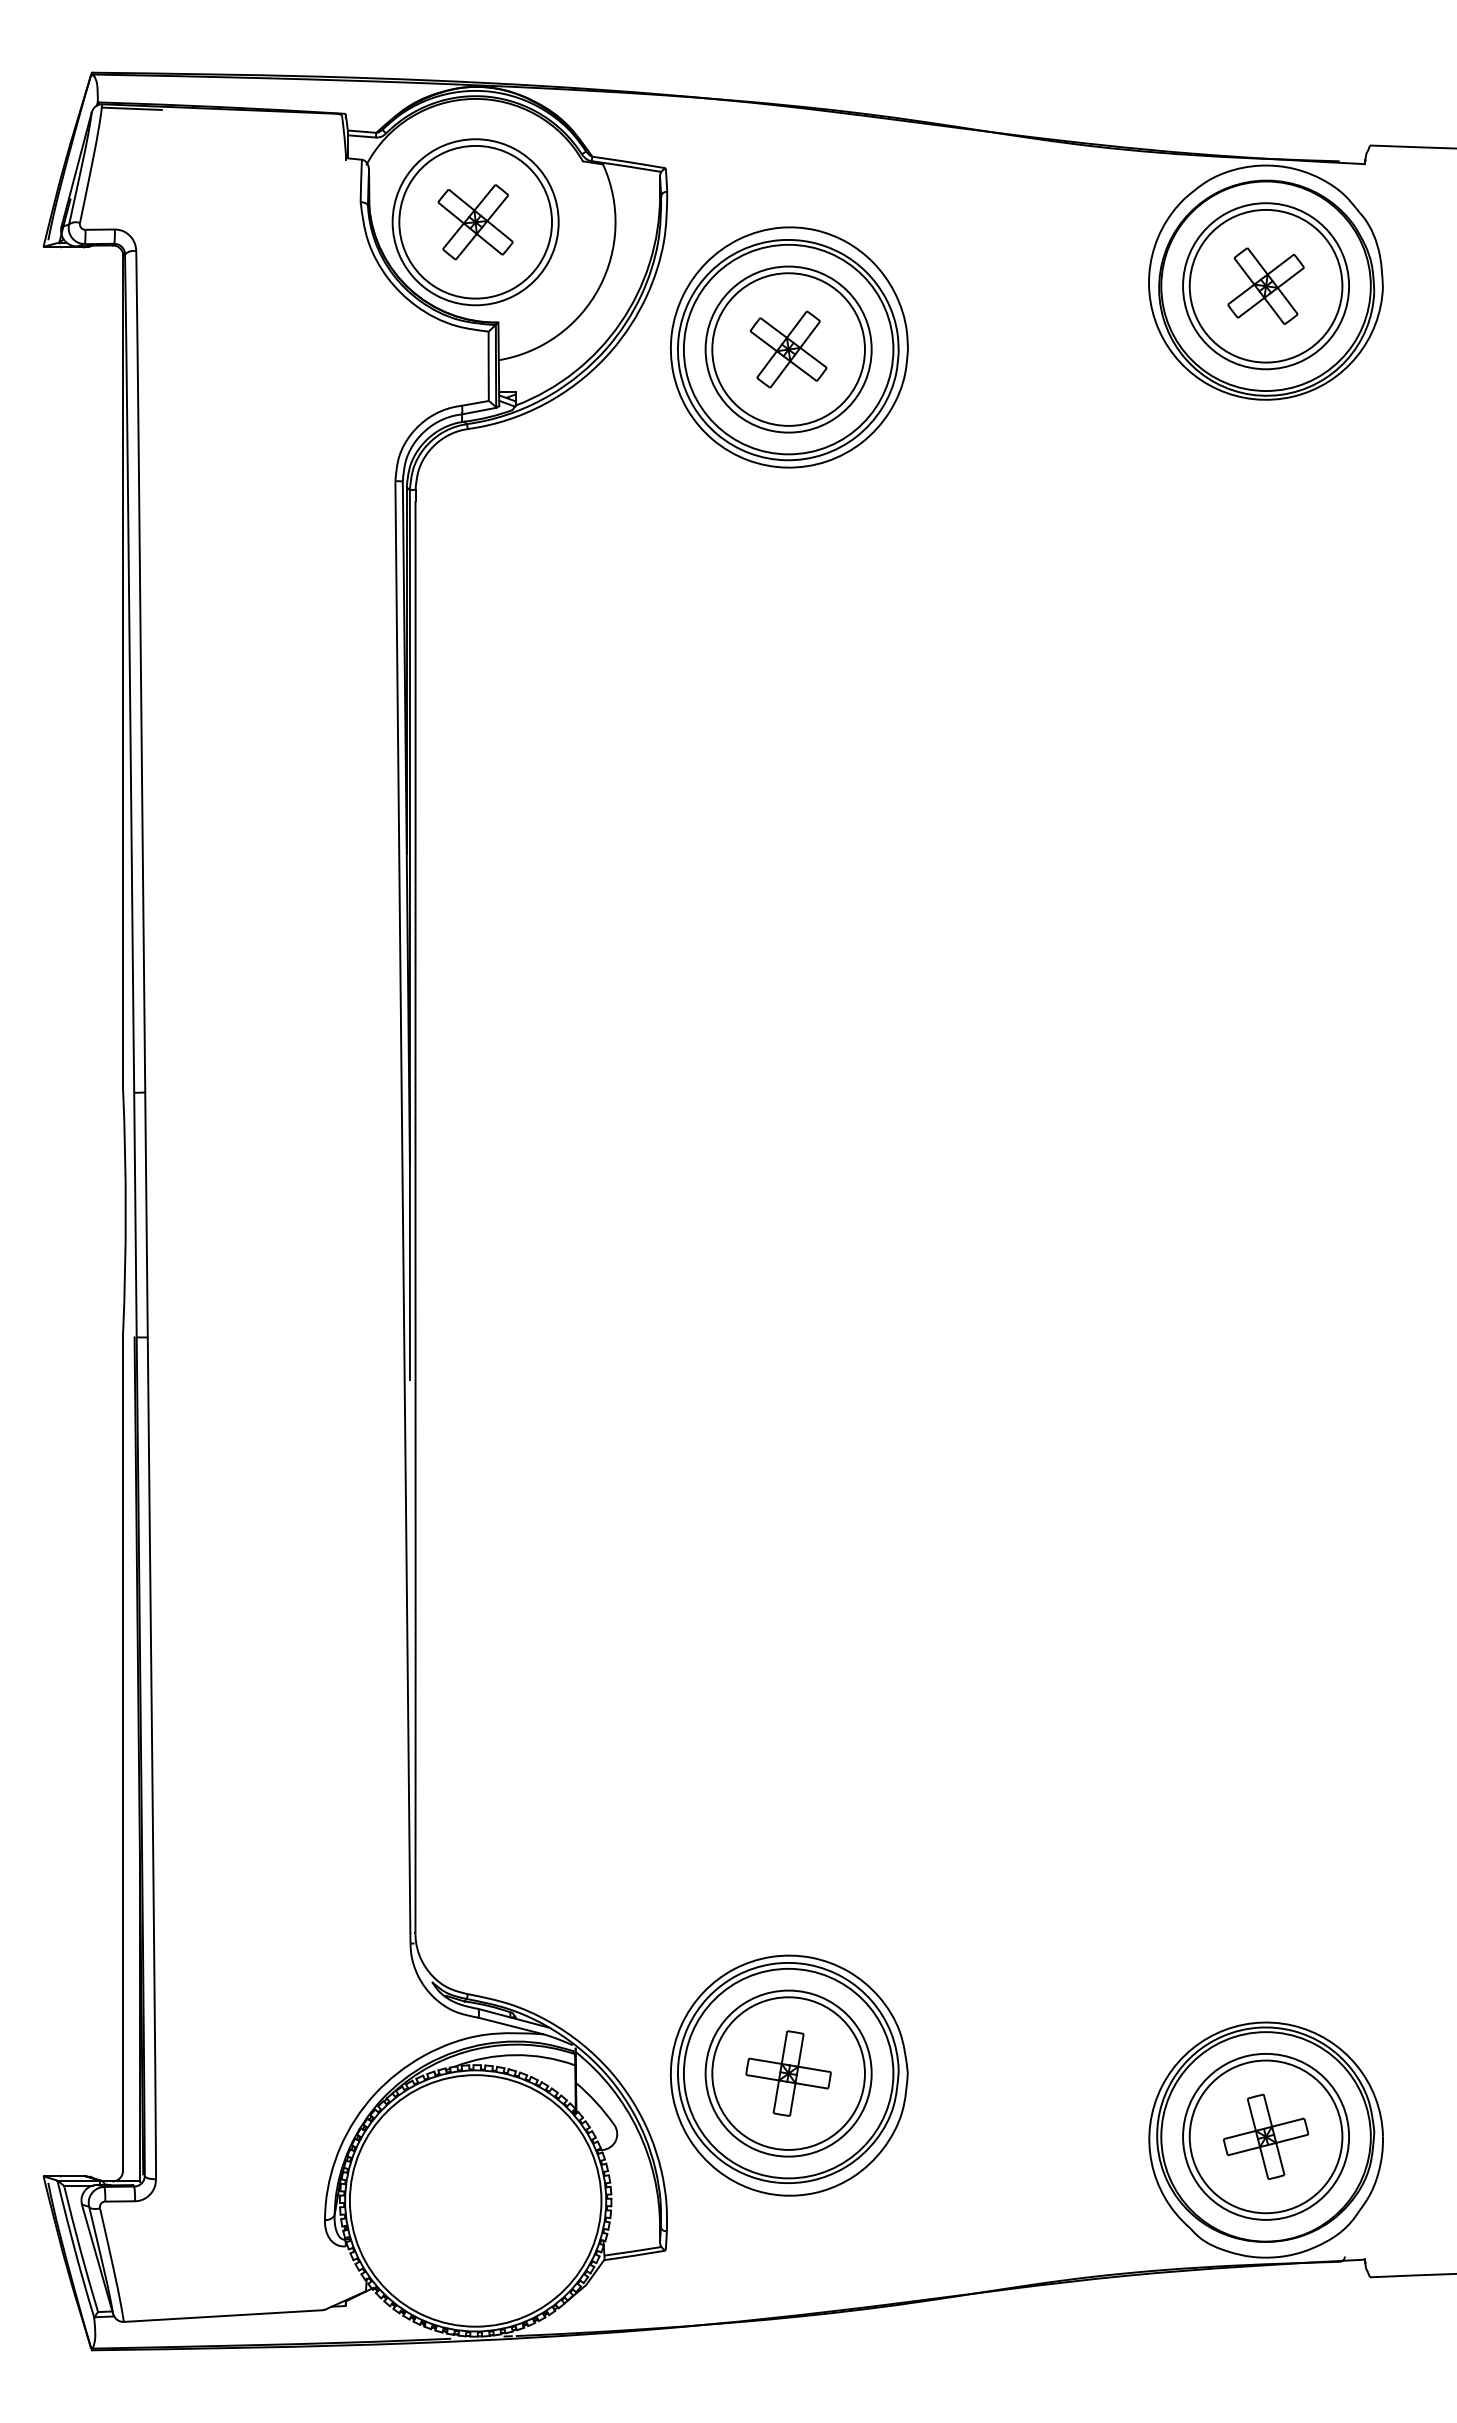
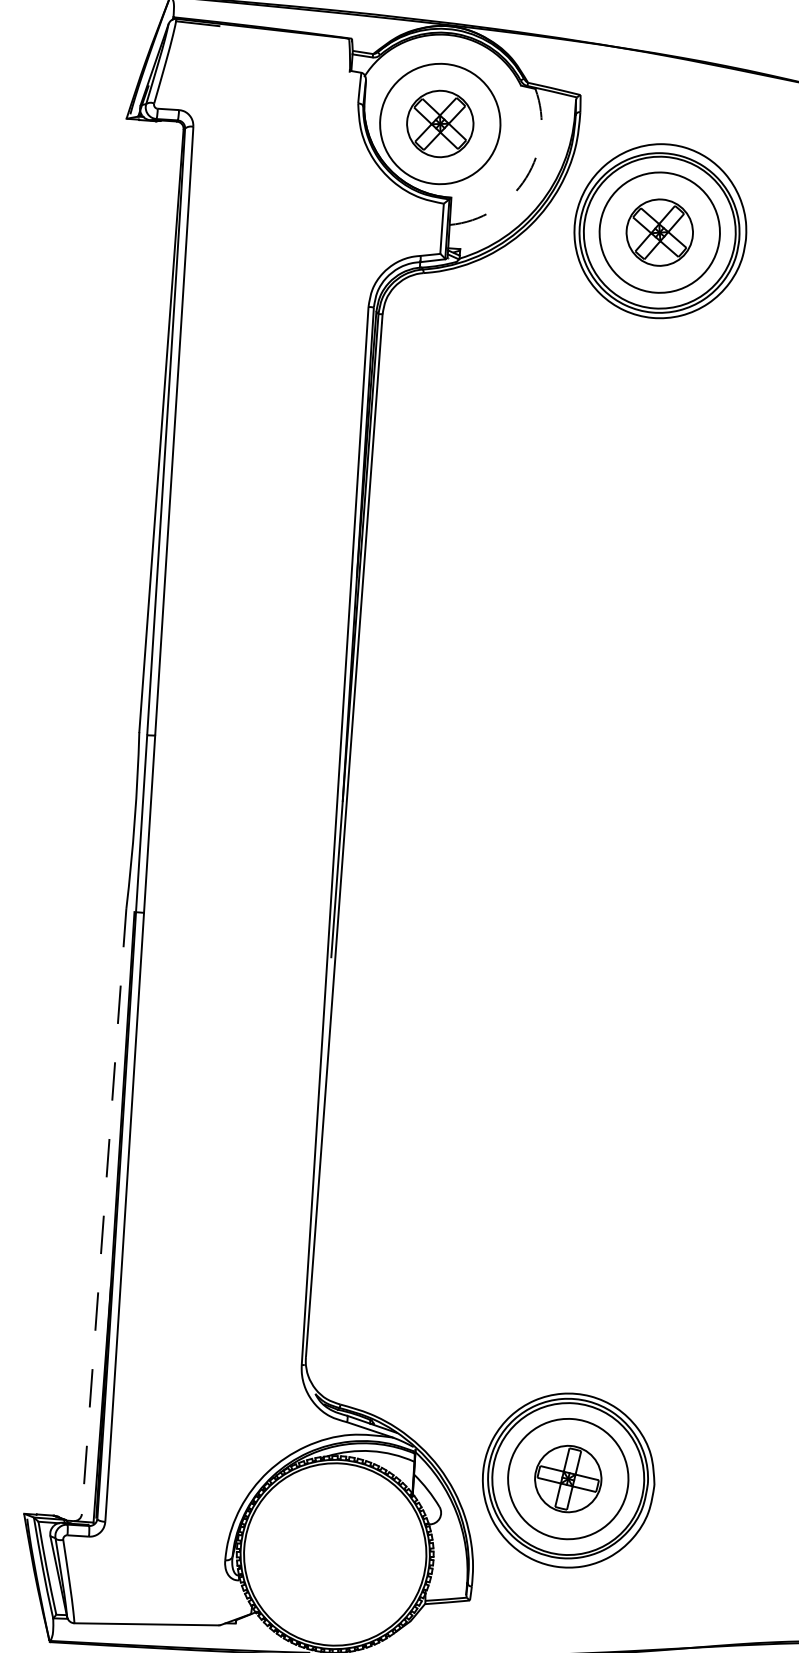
circle: (475, 221) -> (440, 123), size x0.6
arc: (599, 288) -> (526, 178), solid -> dashed
circle: (788, 349) -> (659, 232), size x0.6
line: (123, 1752) -> (104, 1211), solid -> dashed
circle: (788, 2073) -> (568, 1478), size x0.6

